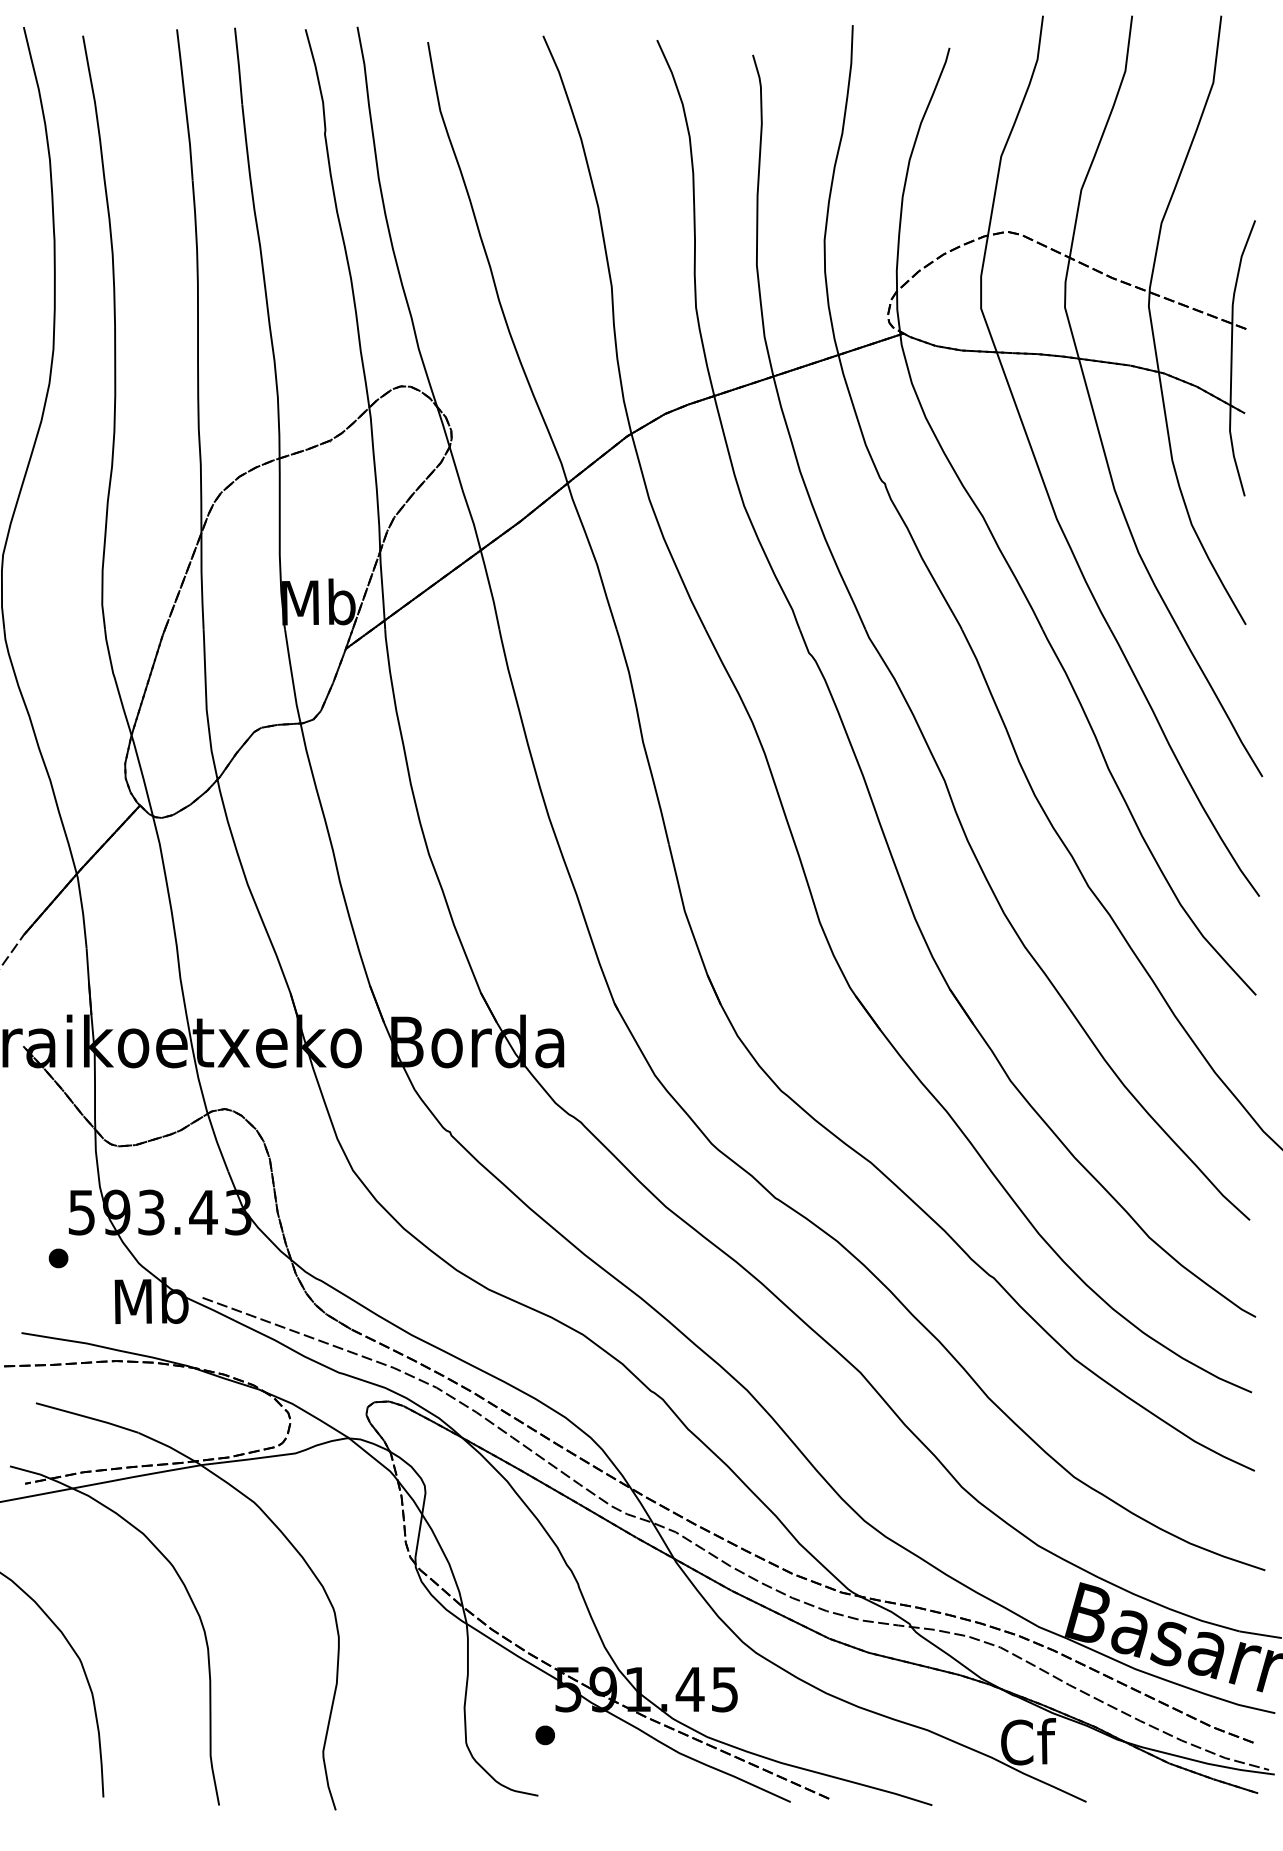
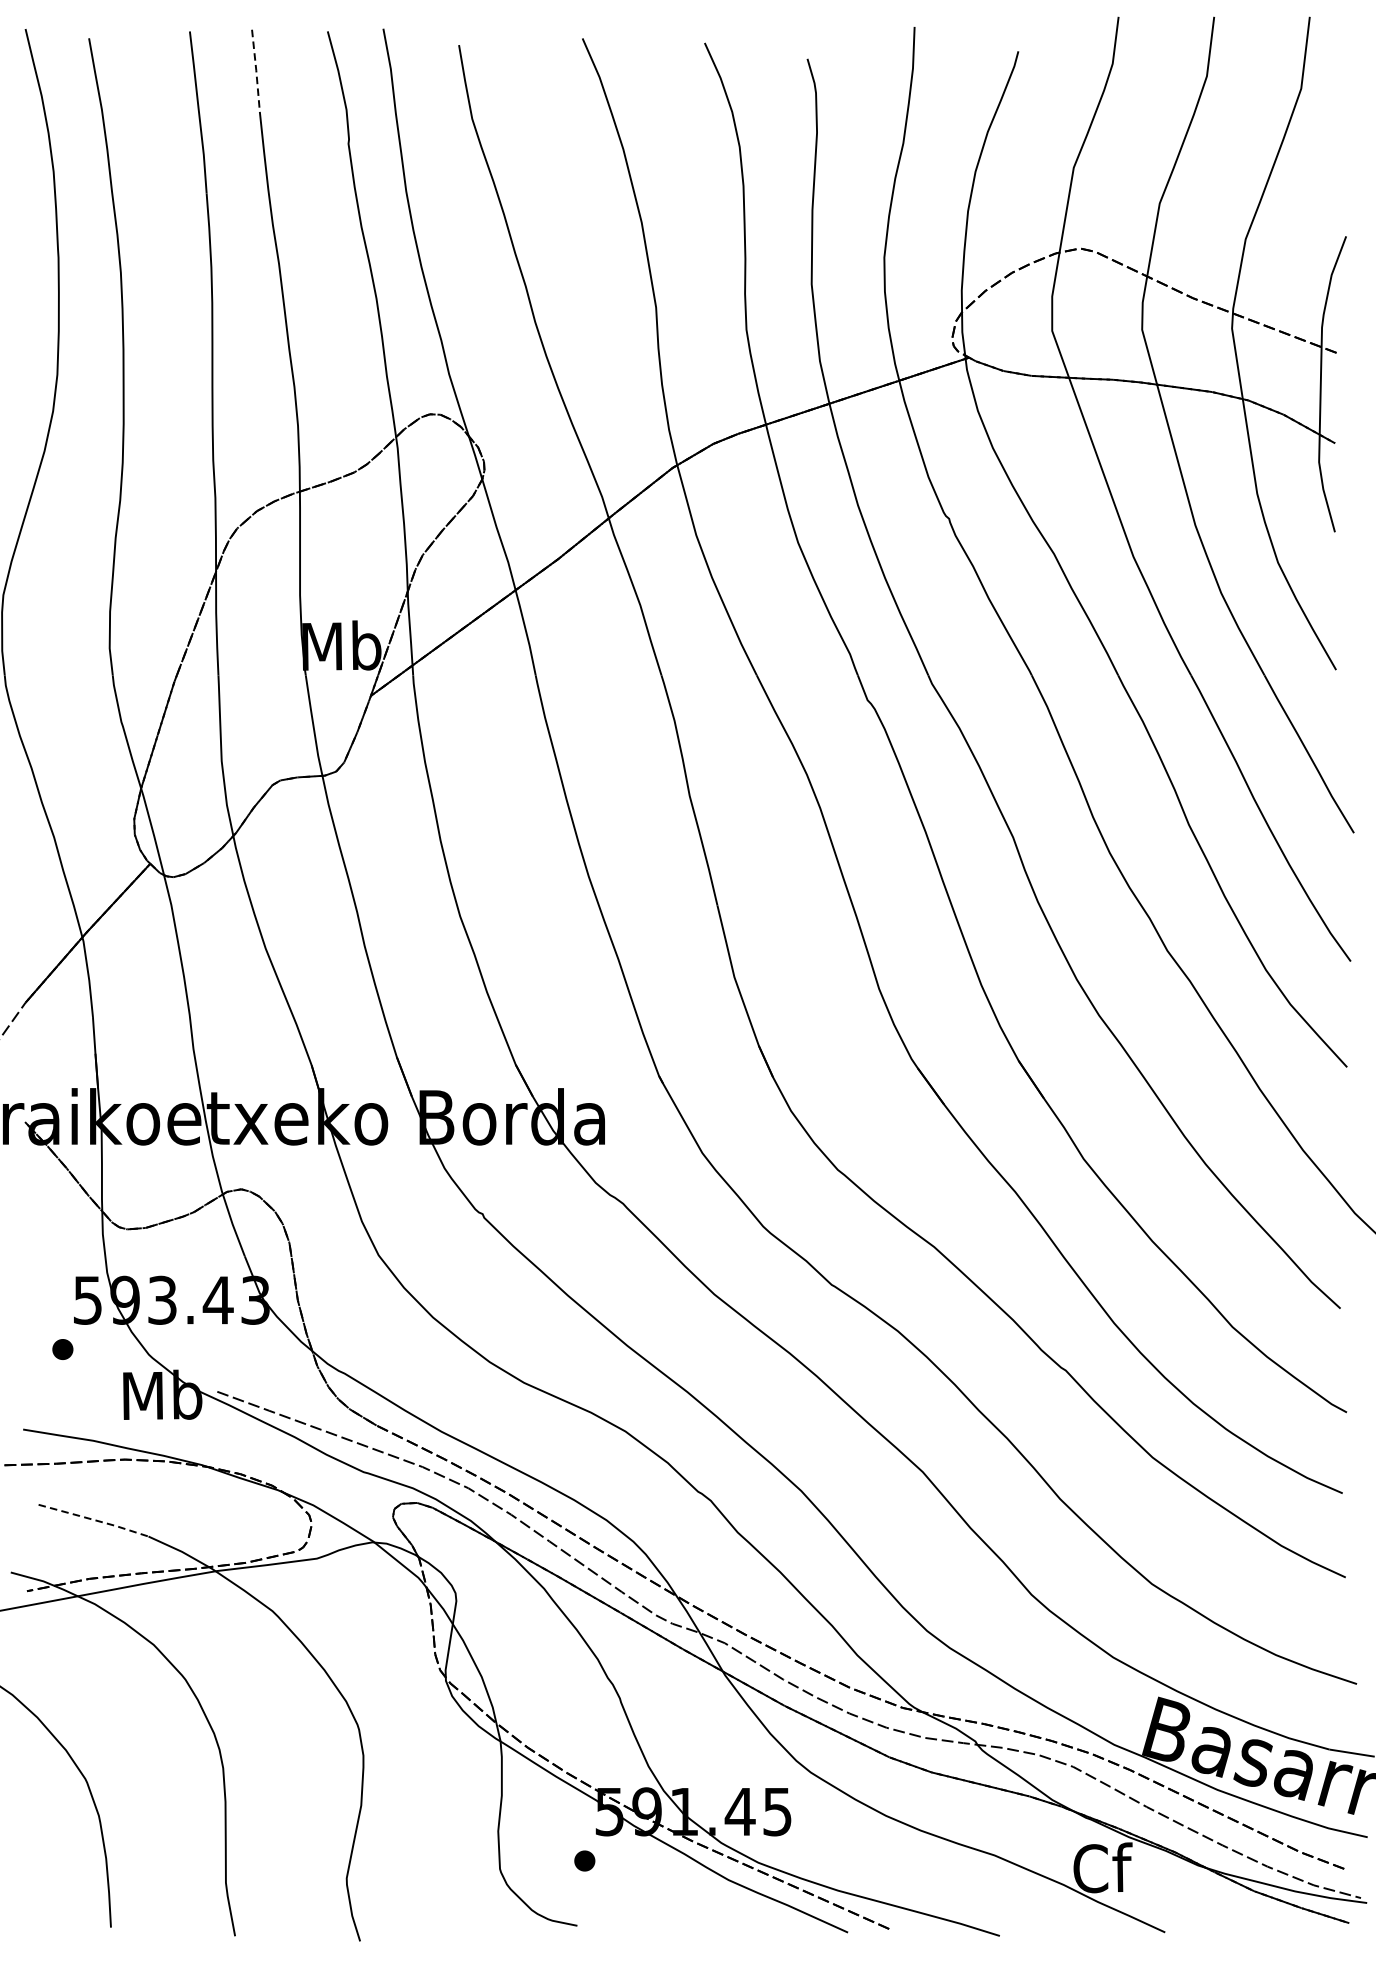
line: (238, 66) -> (255, 71), solid -> dashed
line: (87, 1417) -> (93, 1520), solid -> dashed

